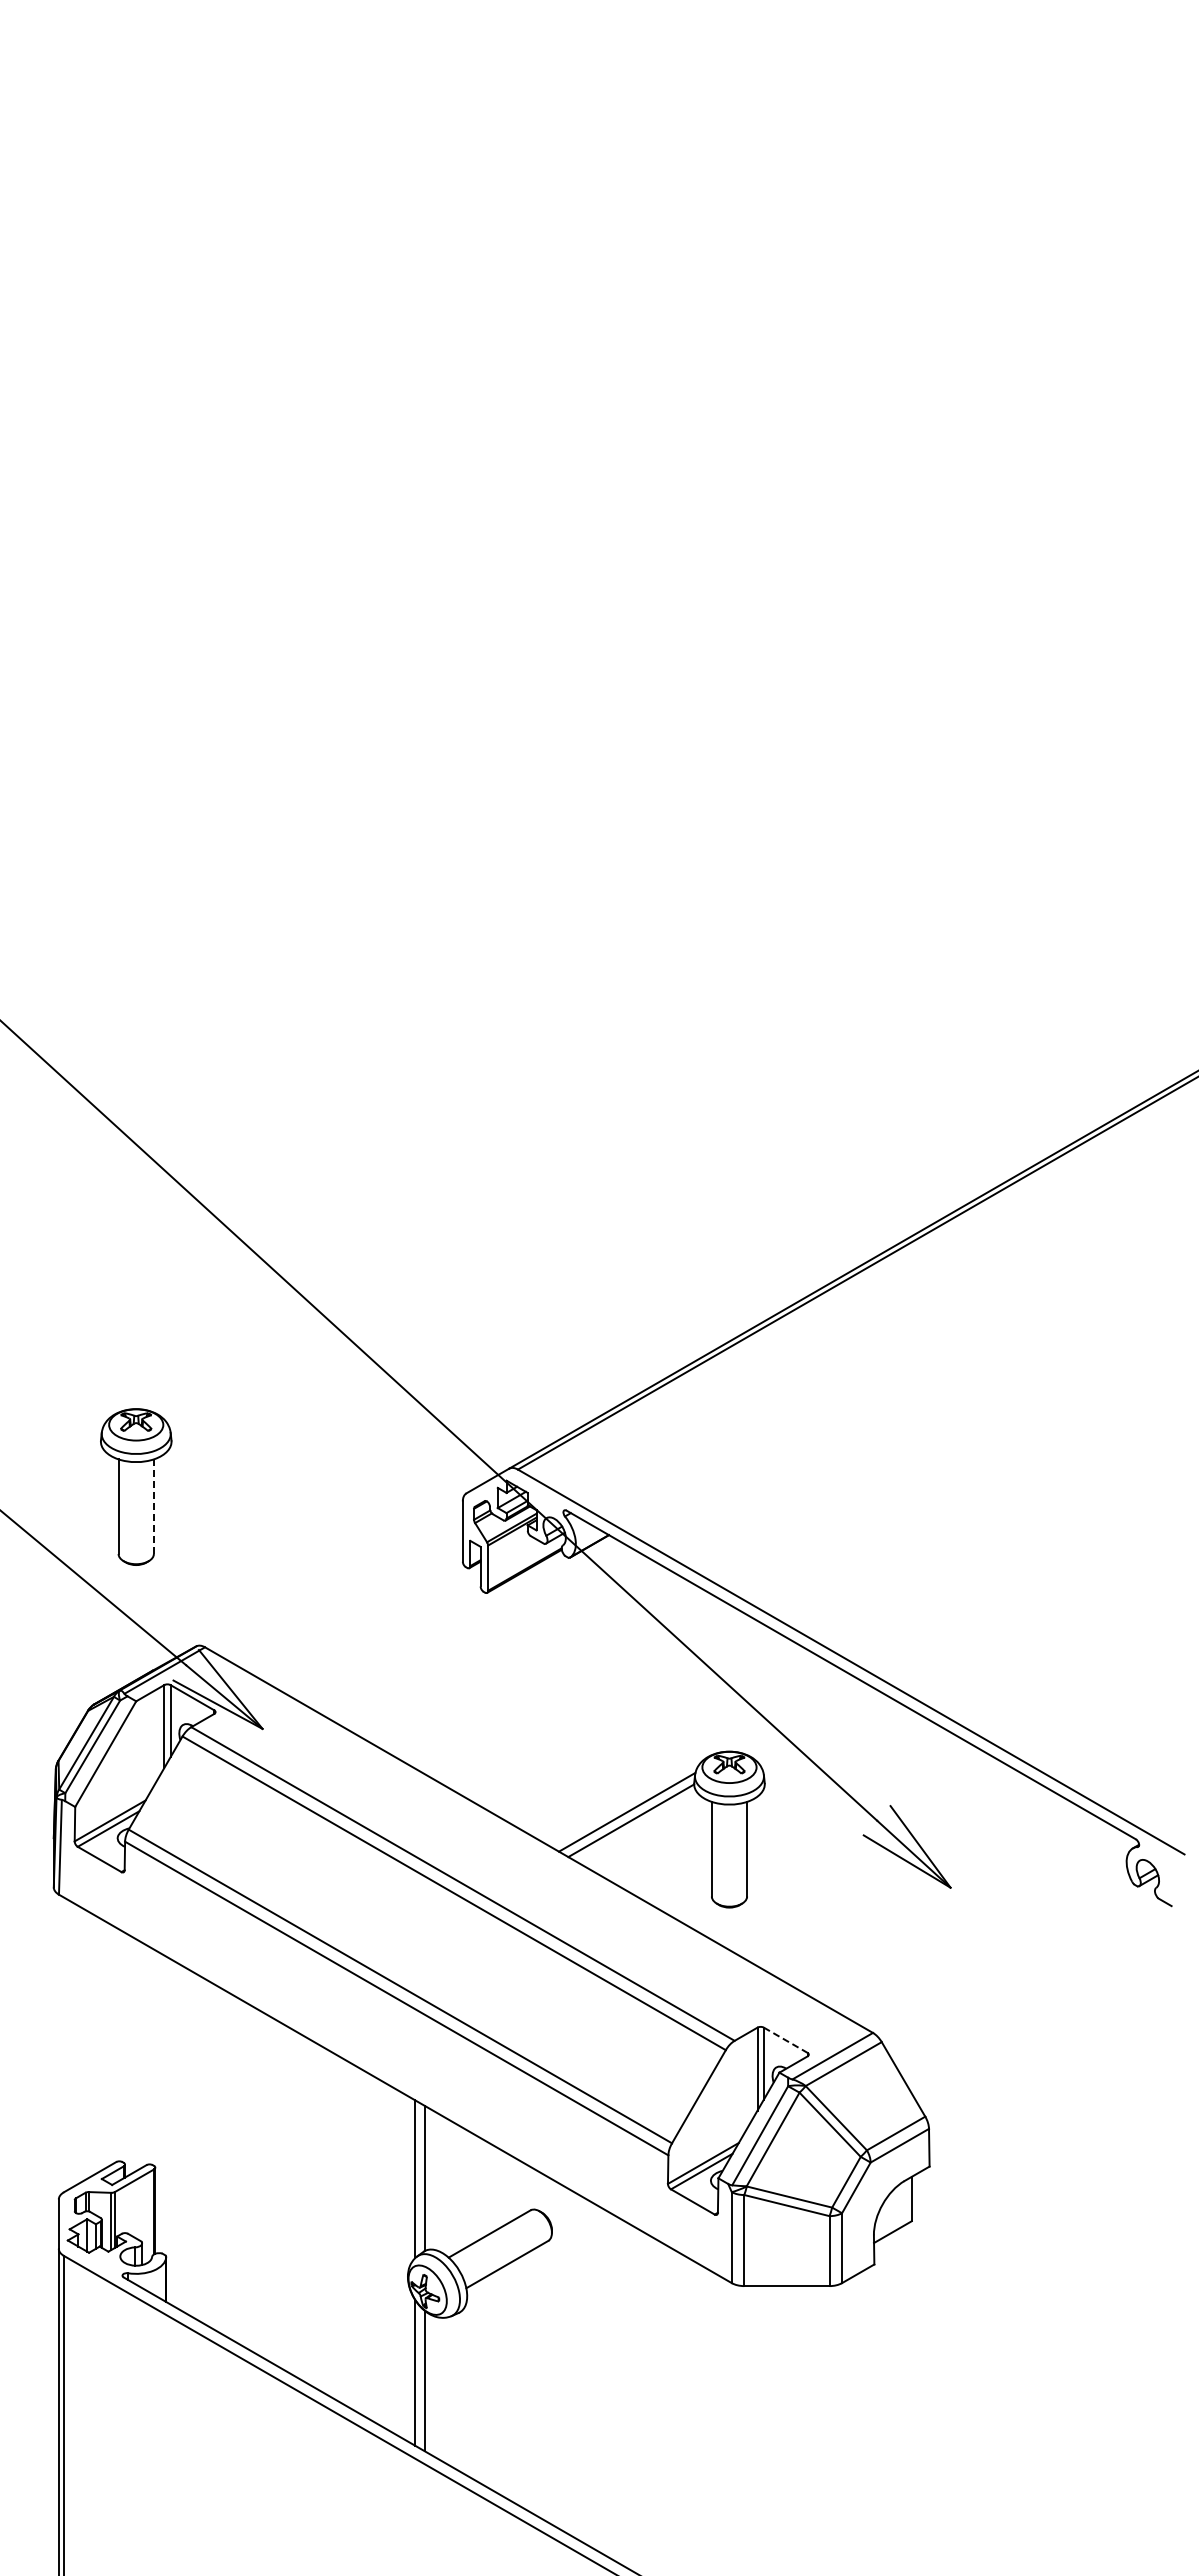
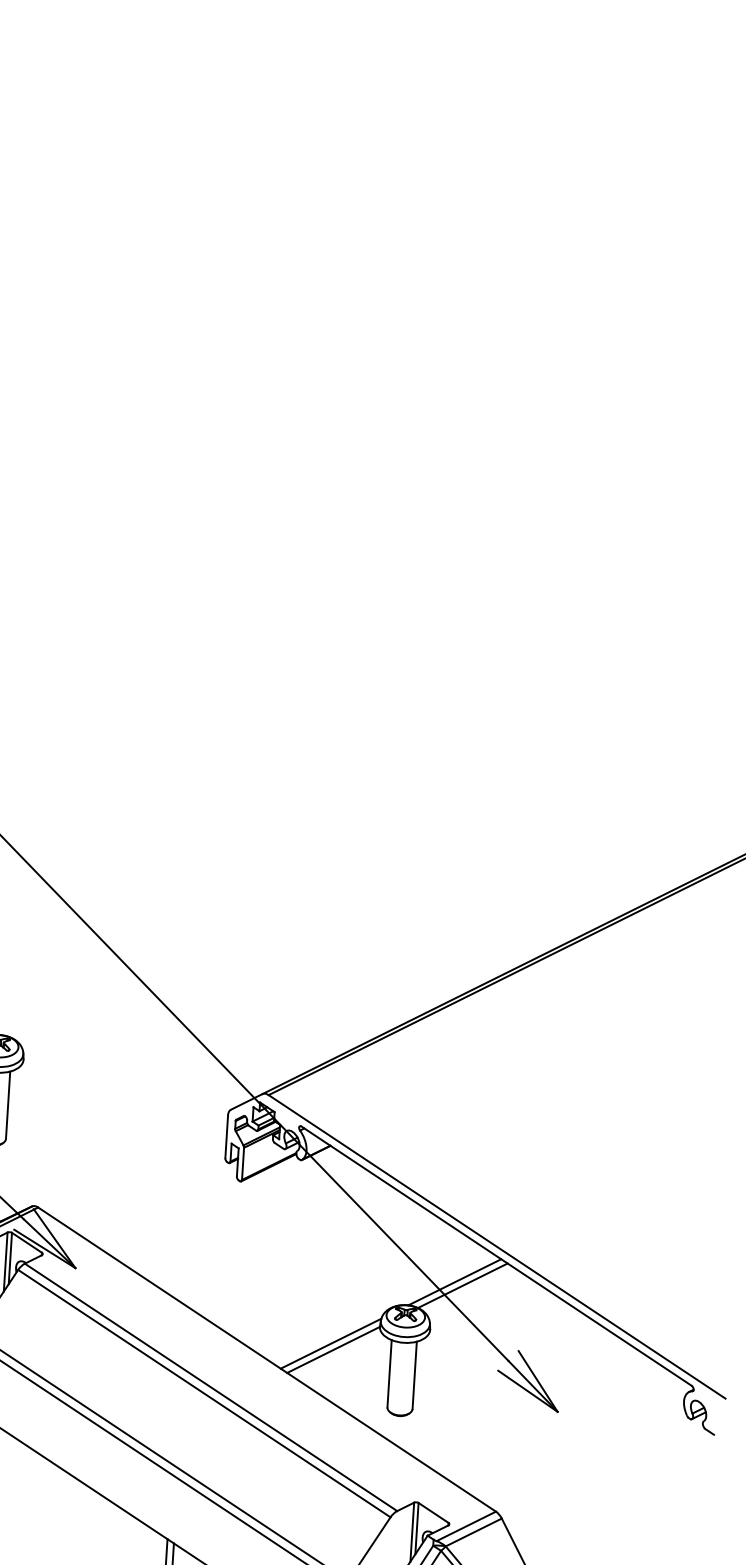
line: (153, 1507) -> (7, 1105), dashed -> solid
line: (795, 1714) -> (455, 1281), added
line: (806, 1719) -> (462, 1285), added
line: (786, 2040) -> (434, 1513), dashed -> solid

